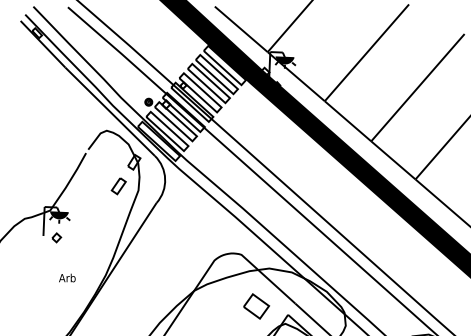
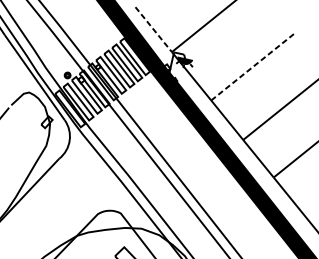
line: (241, 29) -> (153, 29), solid -> dashed
line: (367, 52) -> (253, 67), solid -> dashed
part: (118, 186) -> (30, 139), removed

